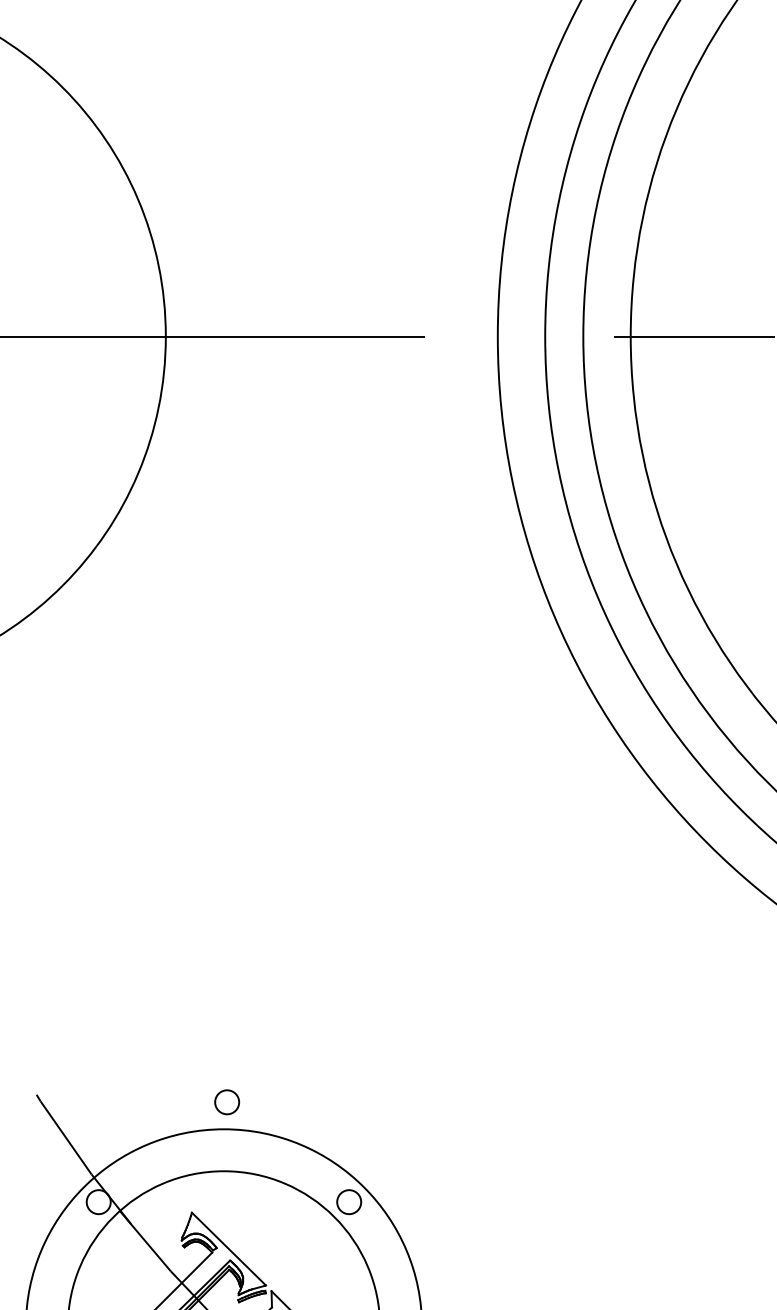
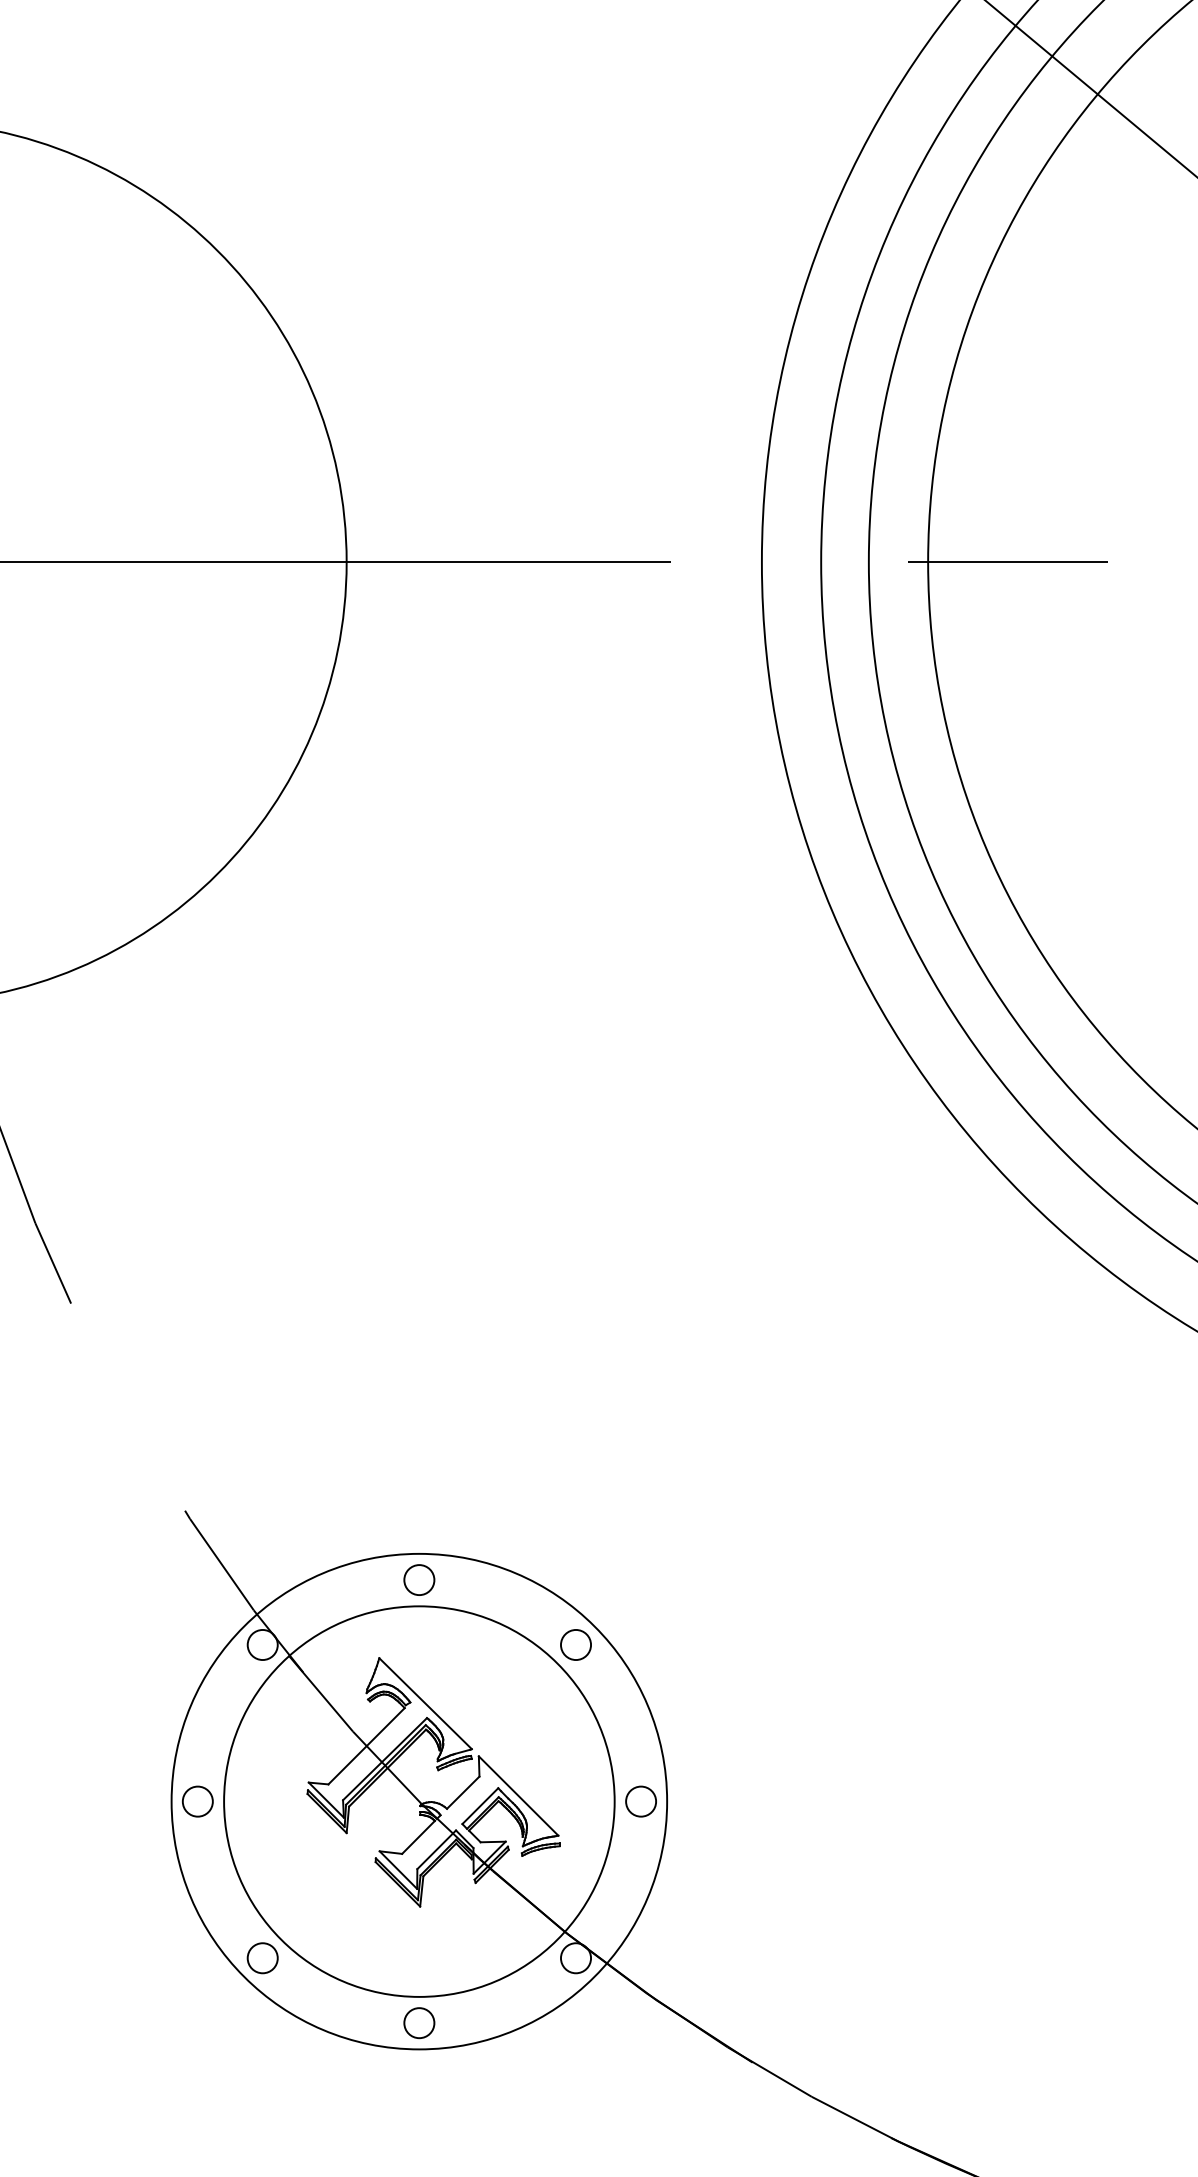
circle: (227, 1101) -> (419, 1579), moved

